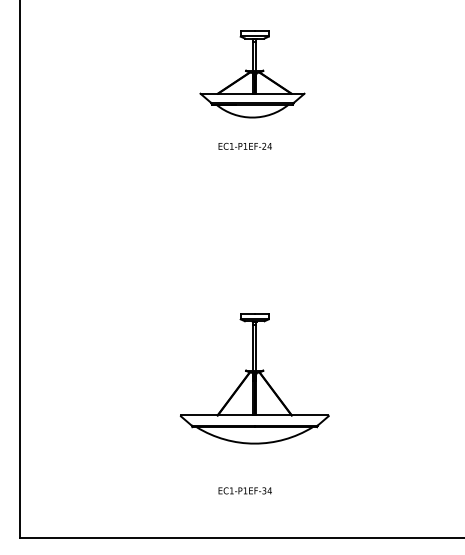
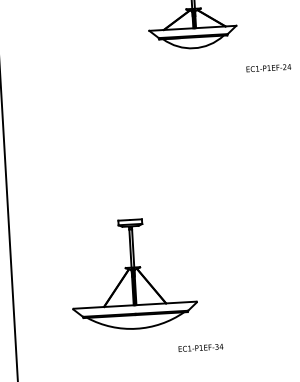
text: (244, 145) -> (268, 67), moved
part: (254, 378) -> (133, 274), moved
text: (244, 490) -> (200, 347), moved

